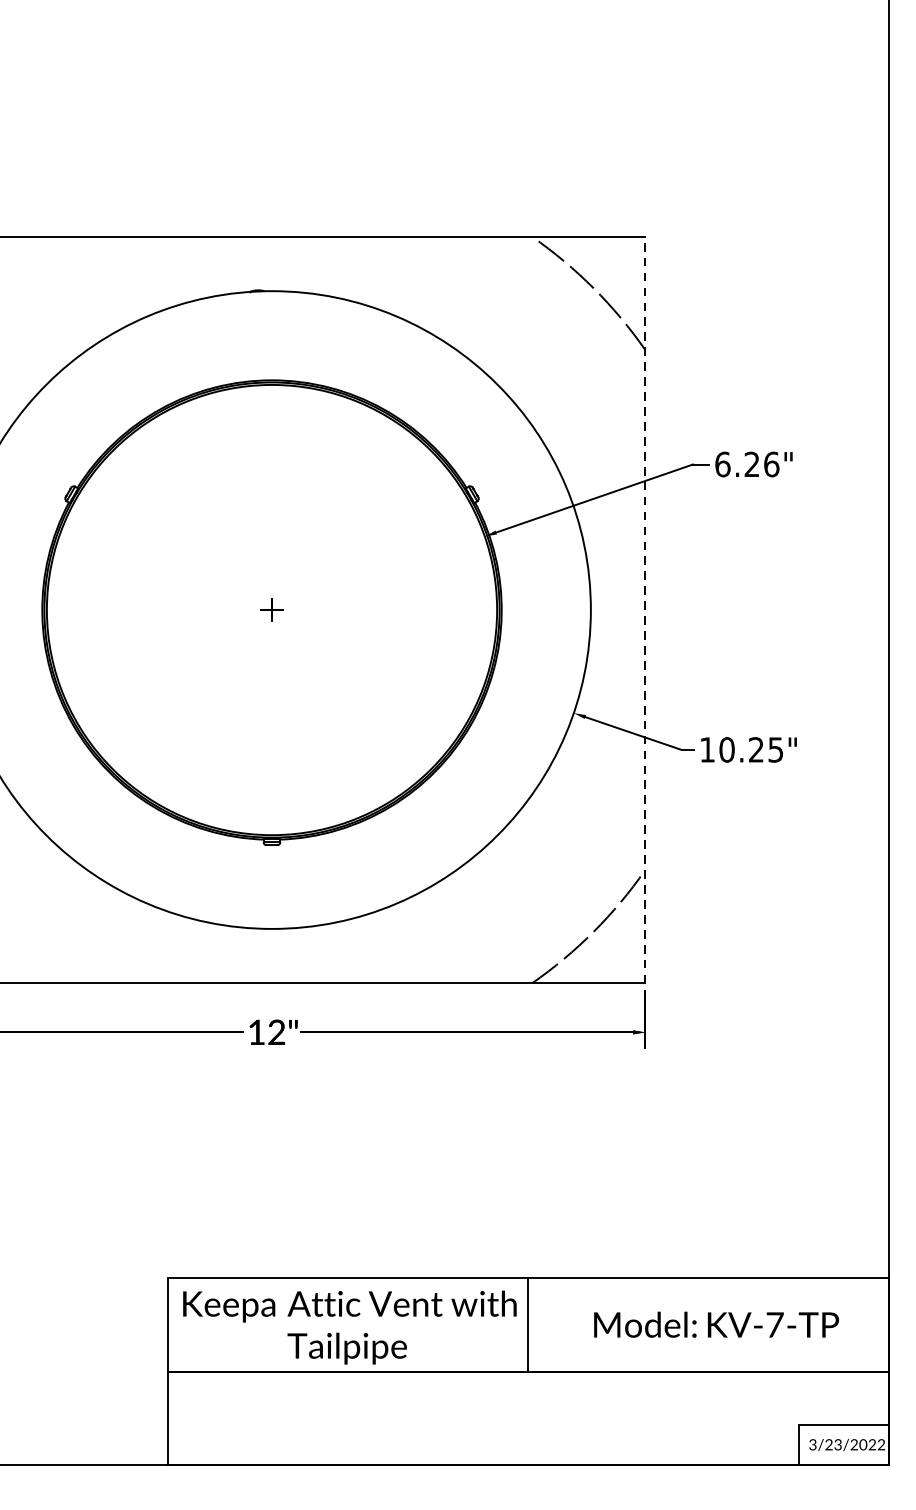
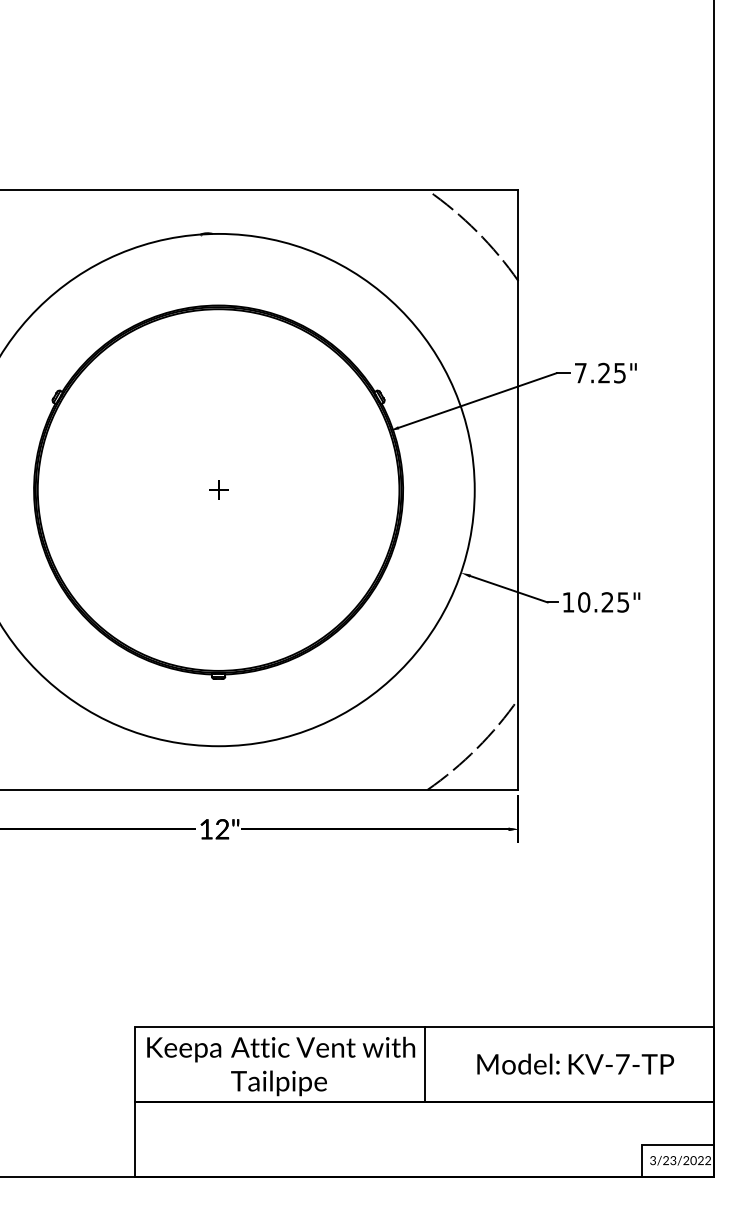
text: (747, 463) -> (600, 372), 6.26" -> 7.25"
line: (645, 610) -> (518, 490), dashed -> solid

